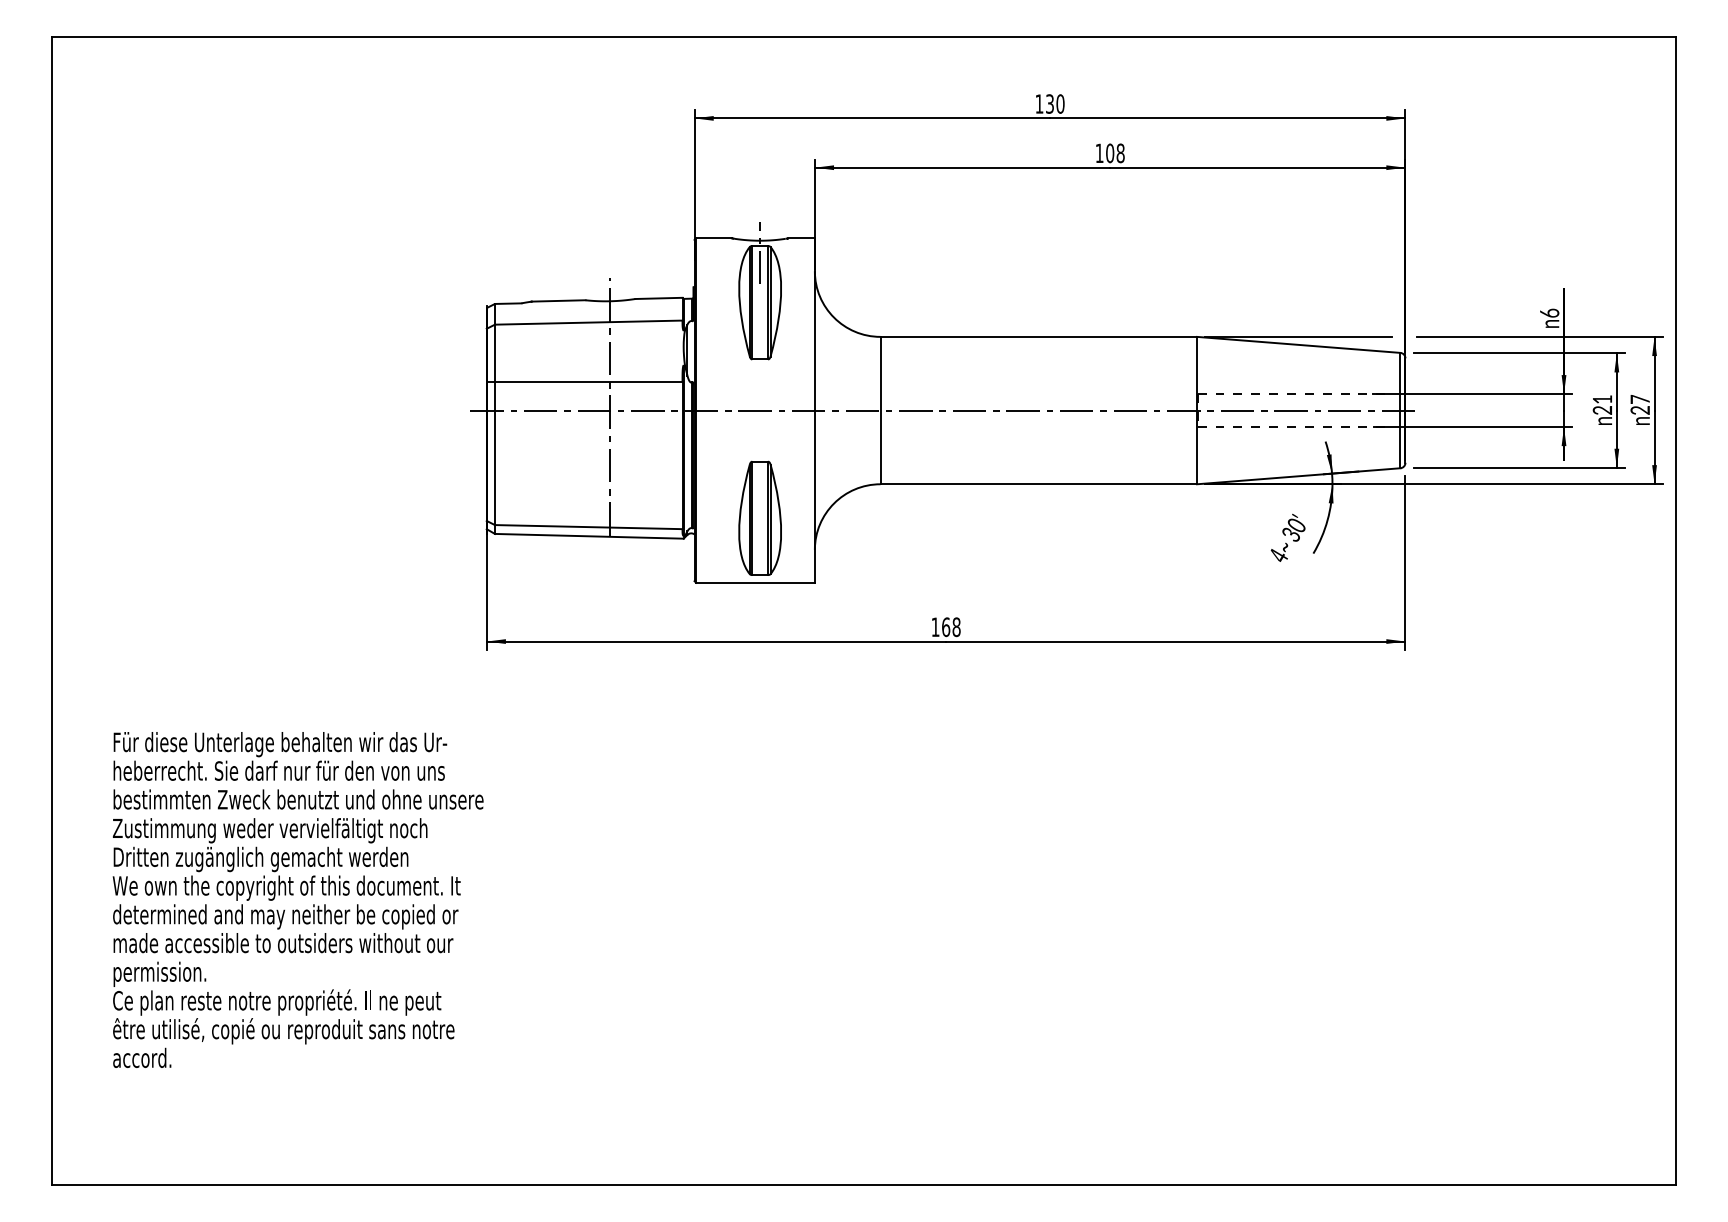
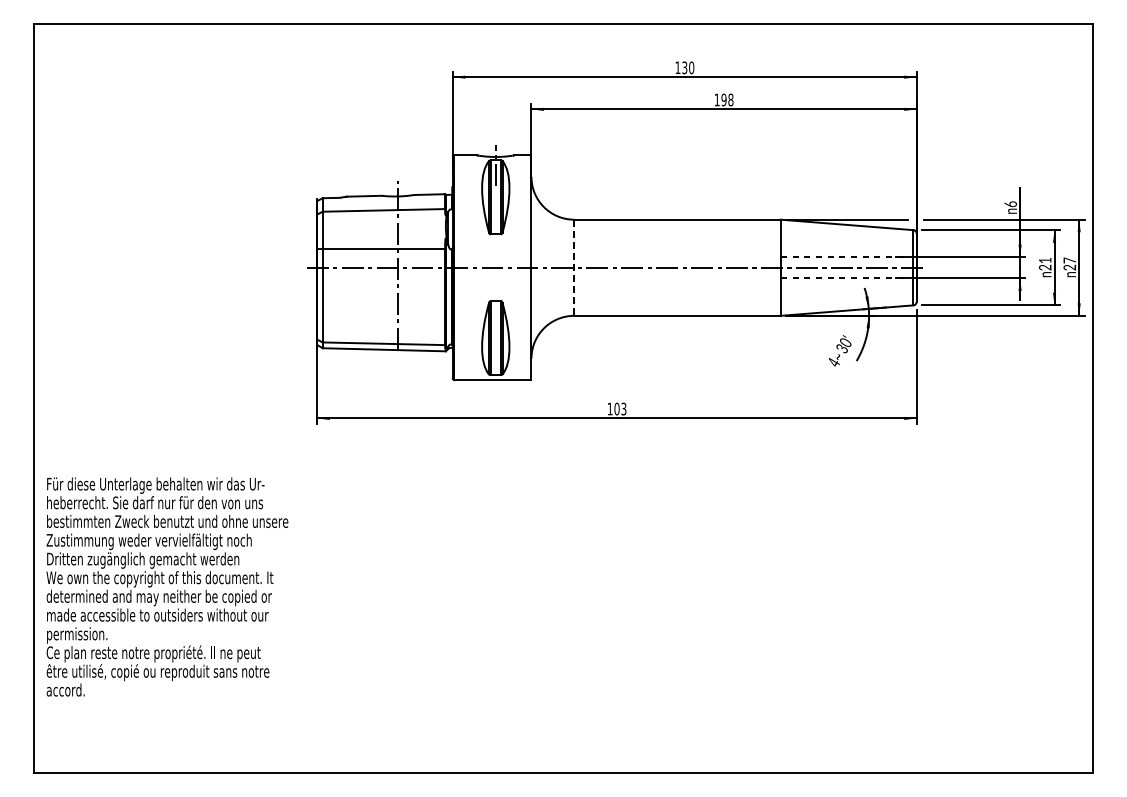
text: (1109, 154) -> (723, 100), 108 -> 198
line: (880, 411) -> (574, 268), solid -> dashed
text: (951, 626) -> (620, 408), 168 -> 103
text: (298, 899) -> (167, 586), moved

